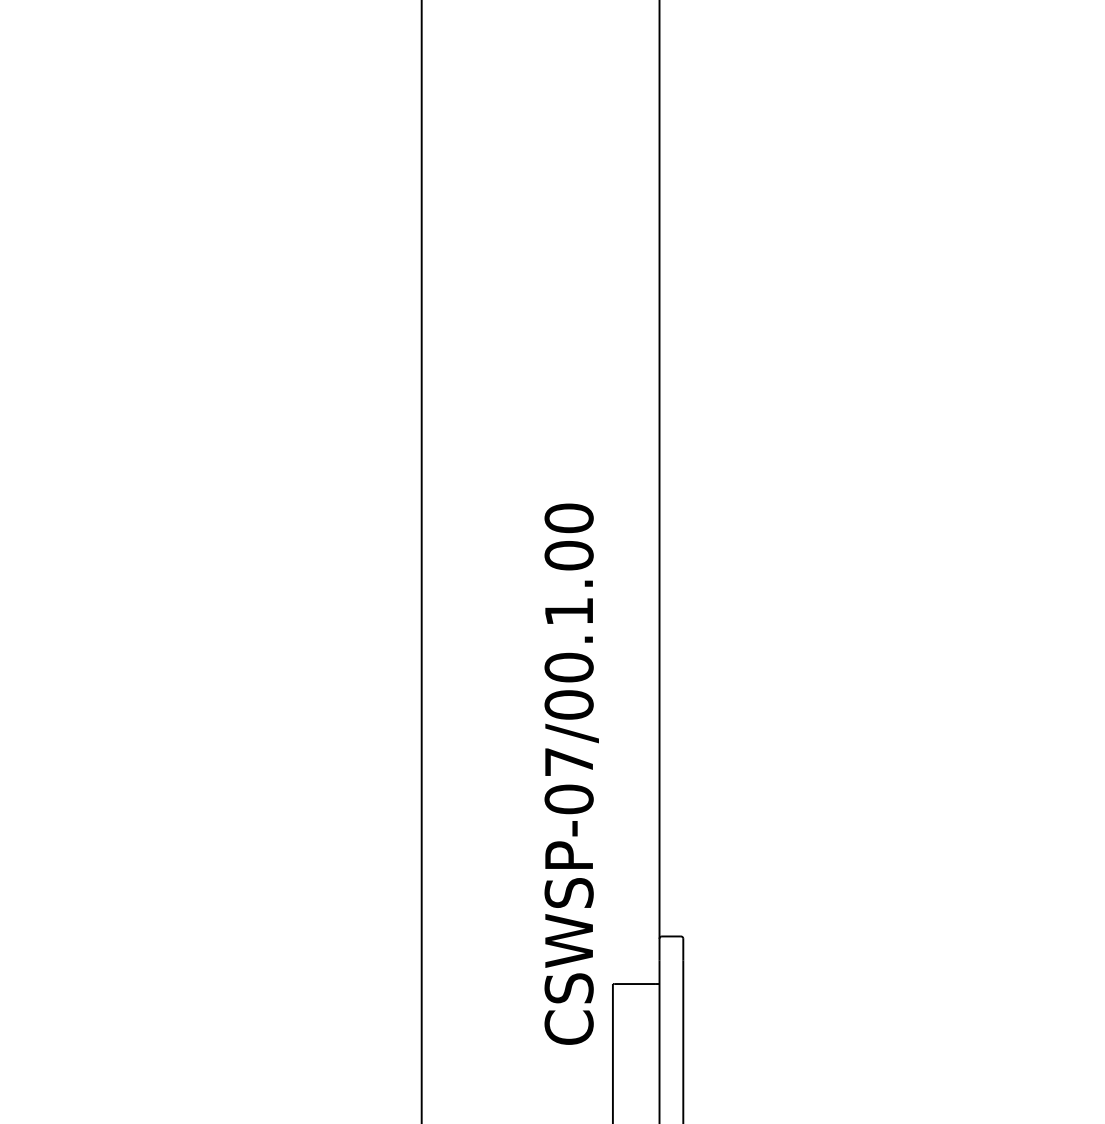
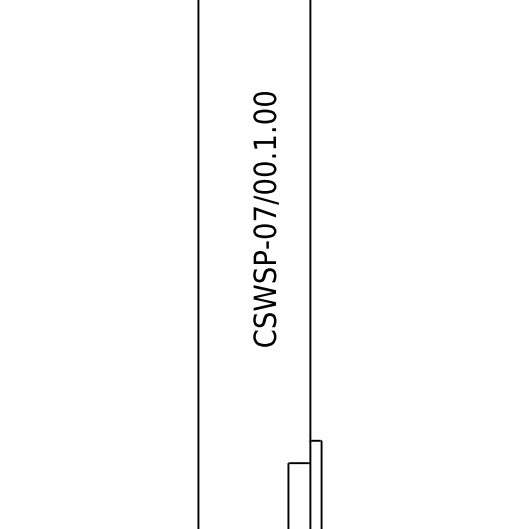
text: (570, 774) -> (265, 219), moved

